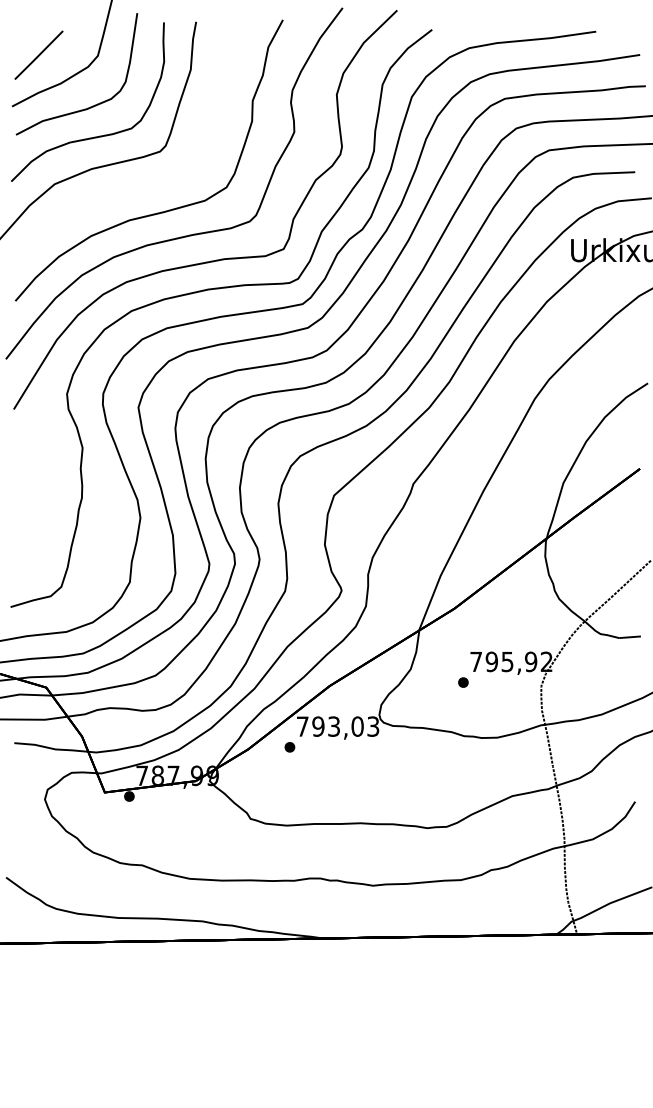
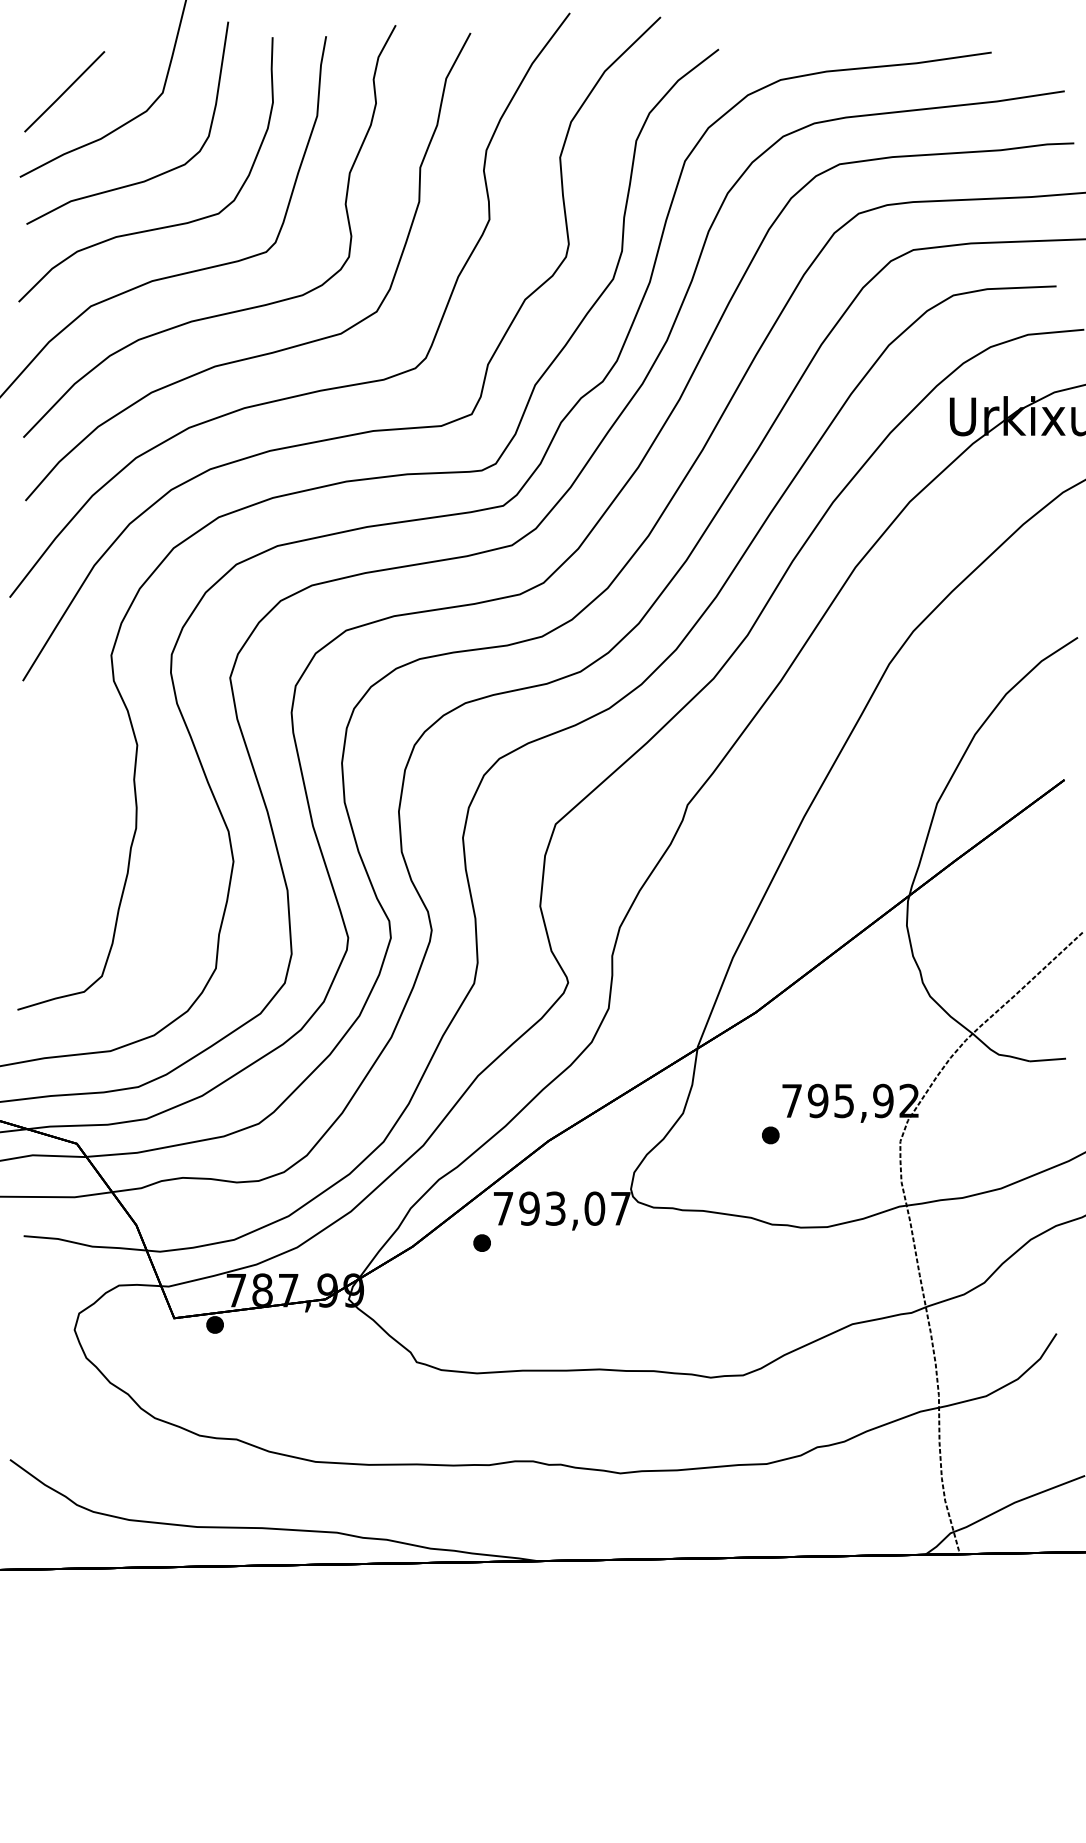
part: (135, 187) -> (225, 311), added
text: (373, 726) -> (621, 1208), 793,03 -> 793,07

